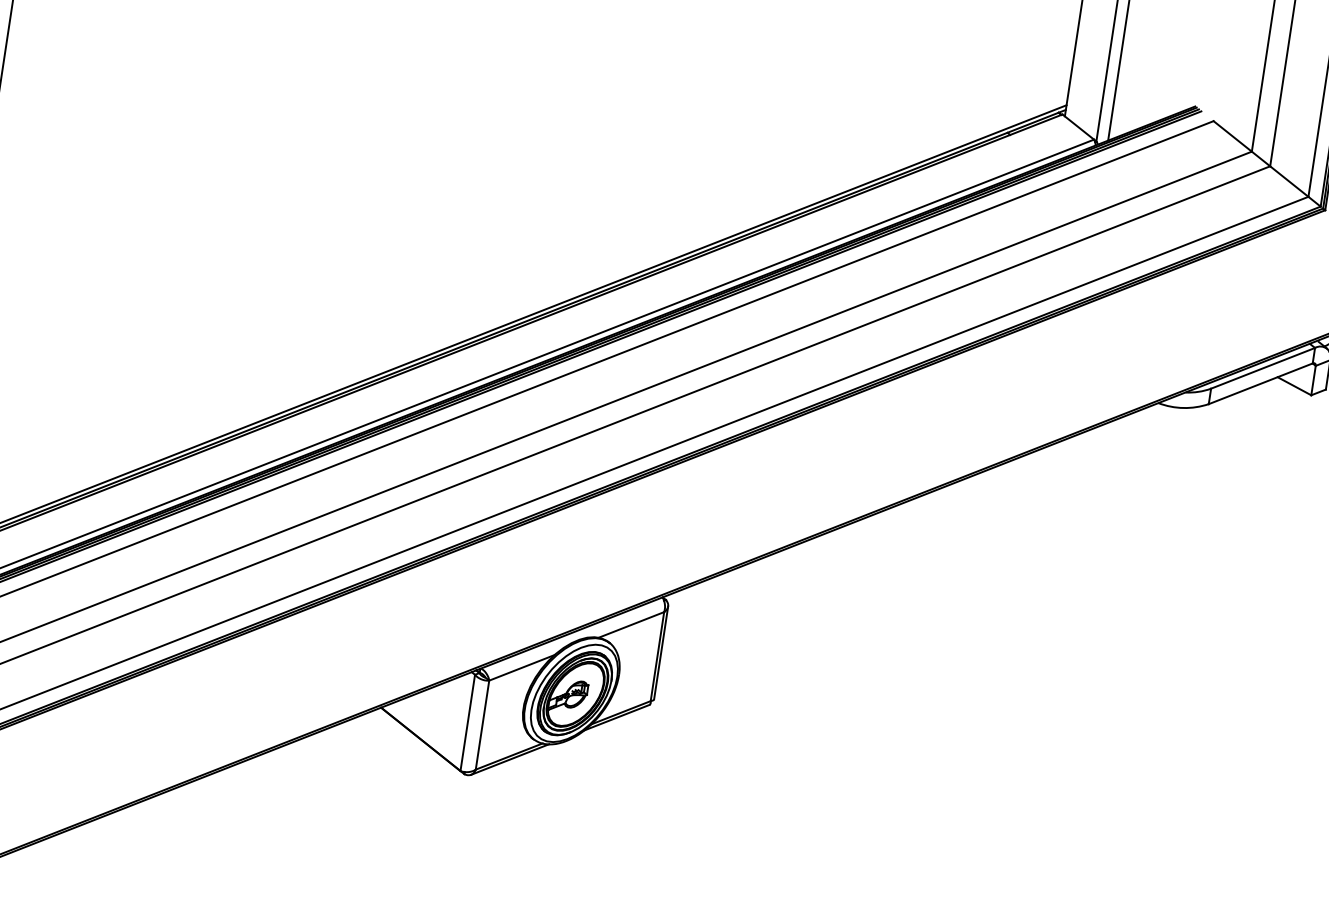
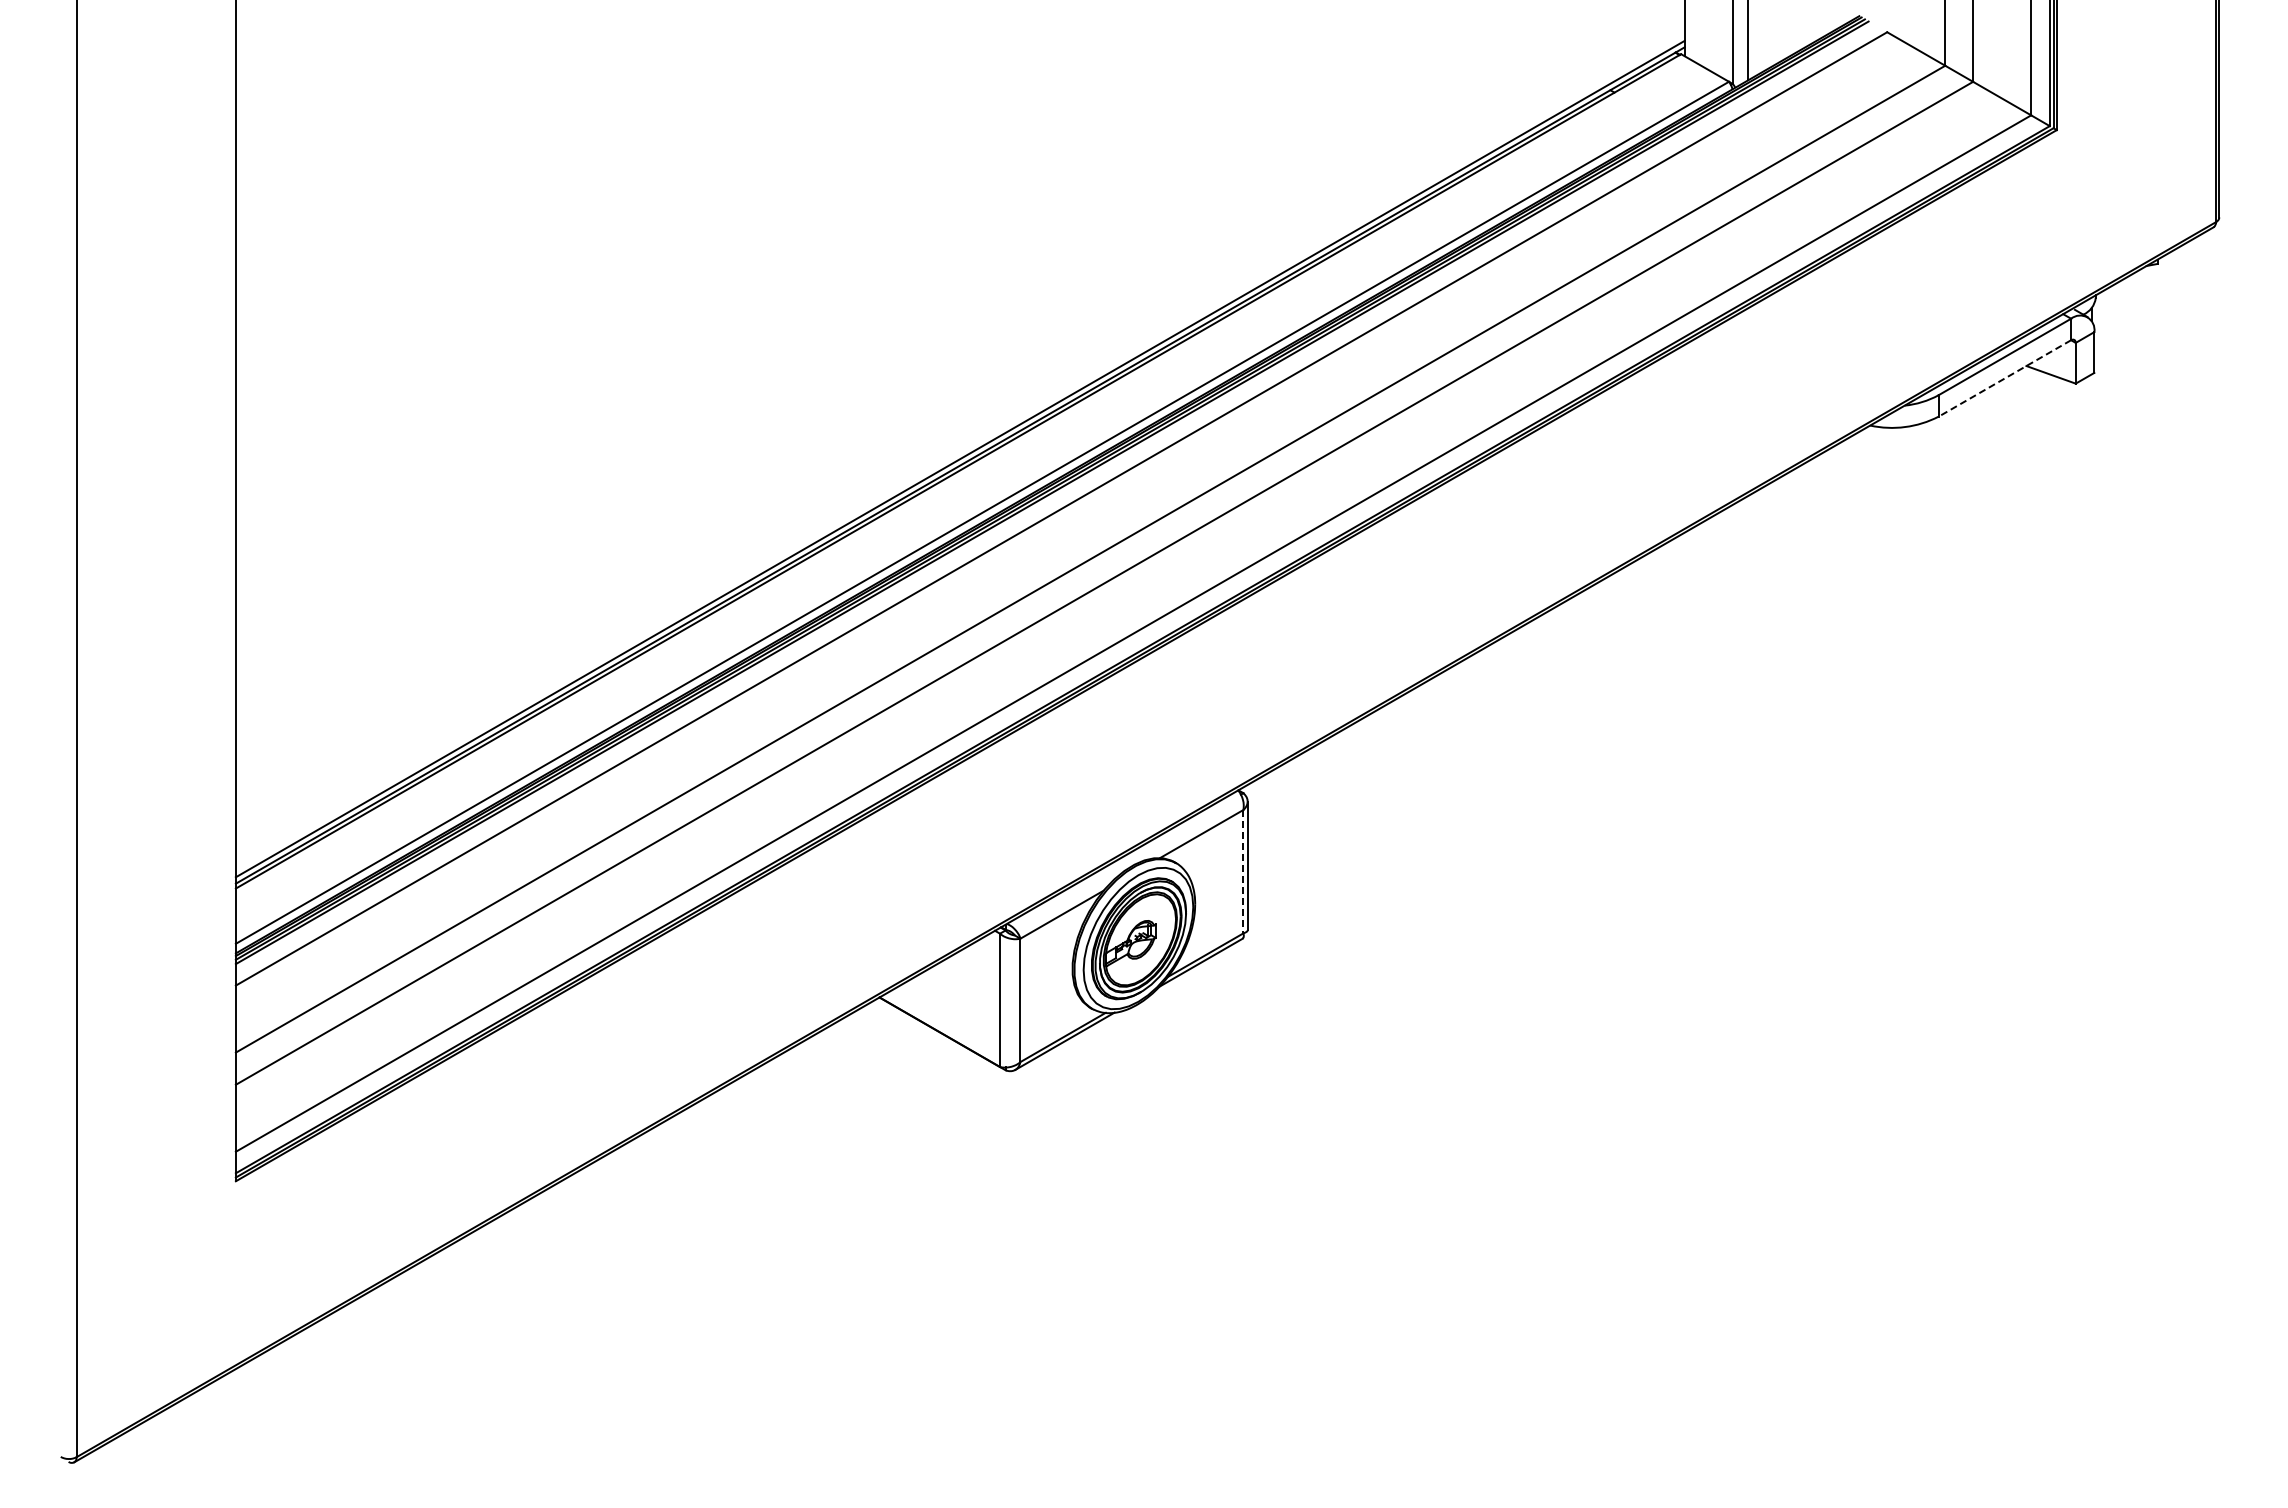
line: (1260, 383) -> (2004, 378), solid -> dashed
line: (657, 656) -> (1243, 871), solid -> dashed

